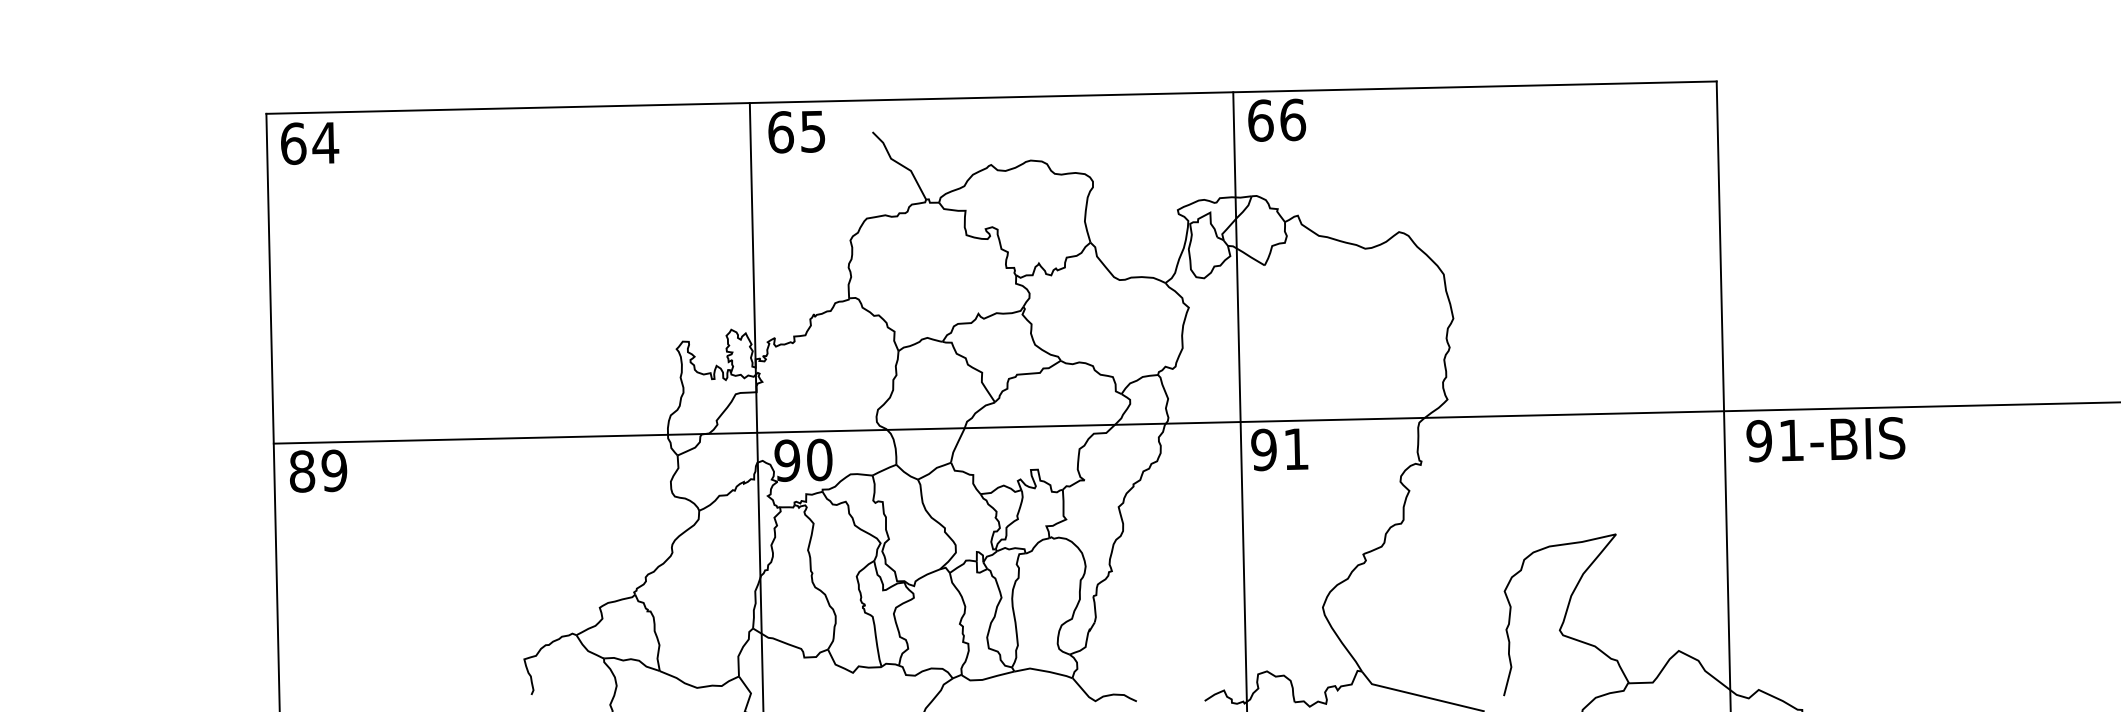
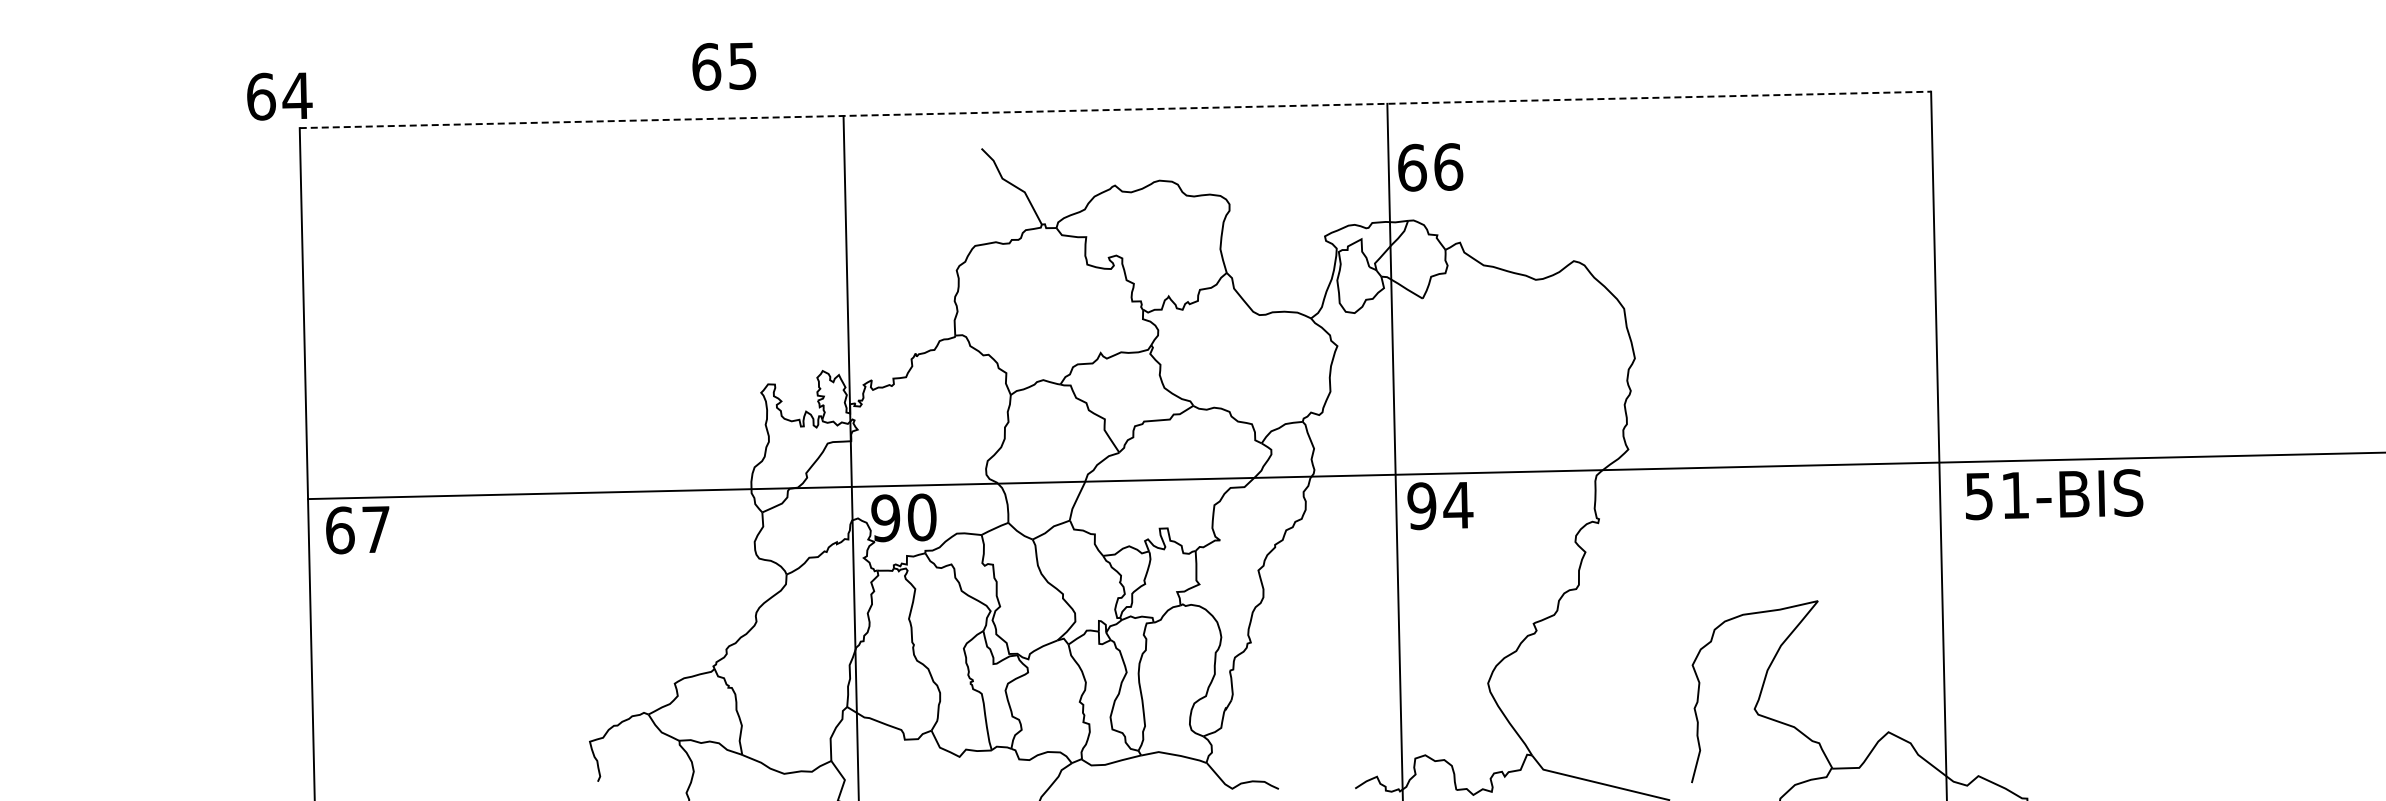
line: (991, 97) -> (1115, 109), solid -> dashed
text: (1276, 120) -> (1430, 167), moved
text: (796, 131) -> (724, 66), moved
text: (309, 143) -> (279, 96), moved
text: (1758, 441) -> (1978, 496), 91-BIS -> 51-BIS
text: (1296, 449) -> (1458, 505), 91 -> 94
text: (318, 470) -> (358, 529), 89 -> 67

